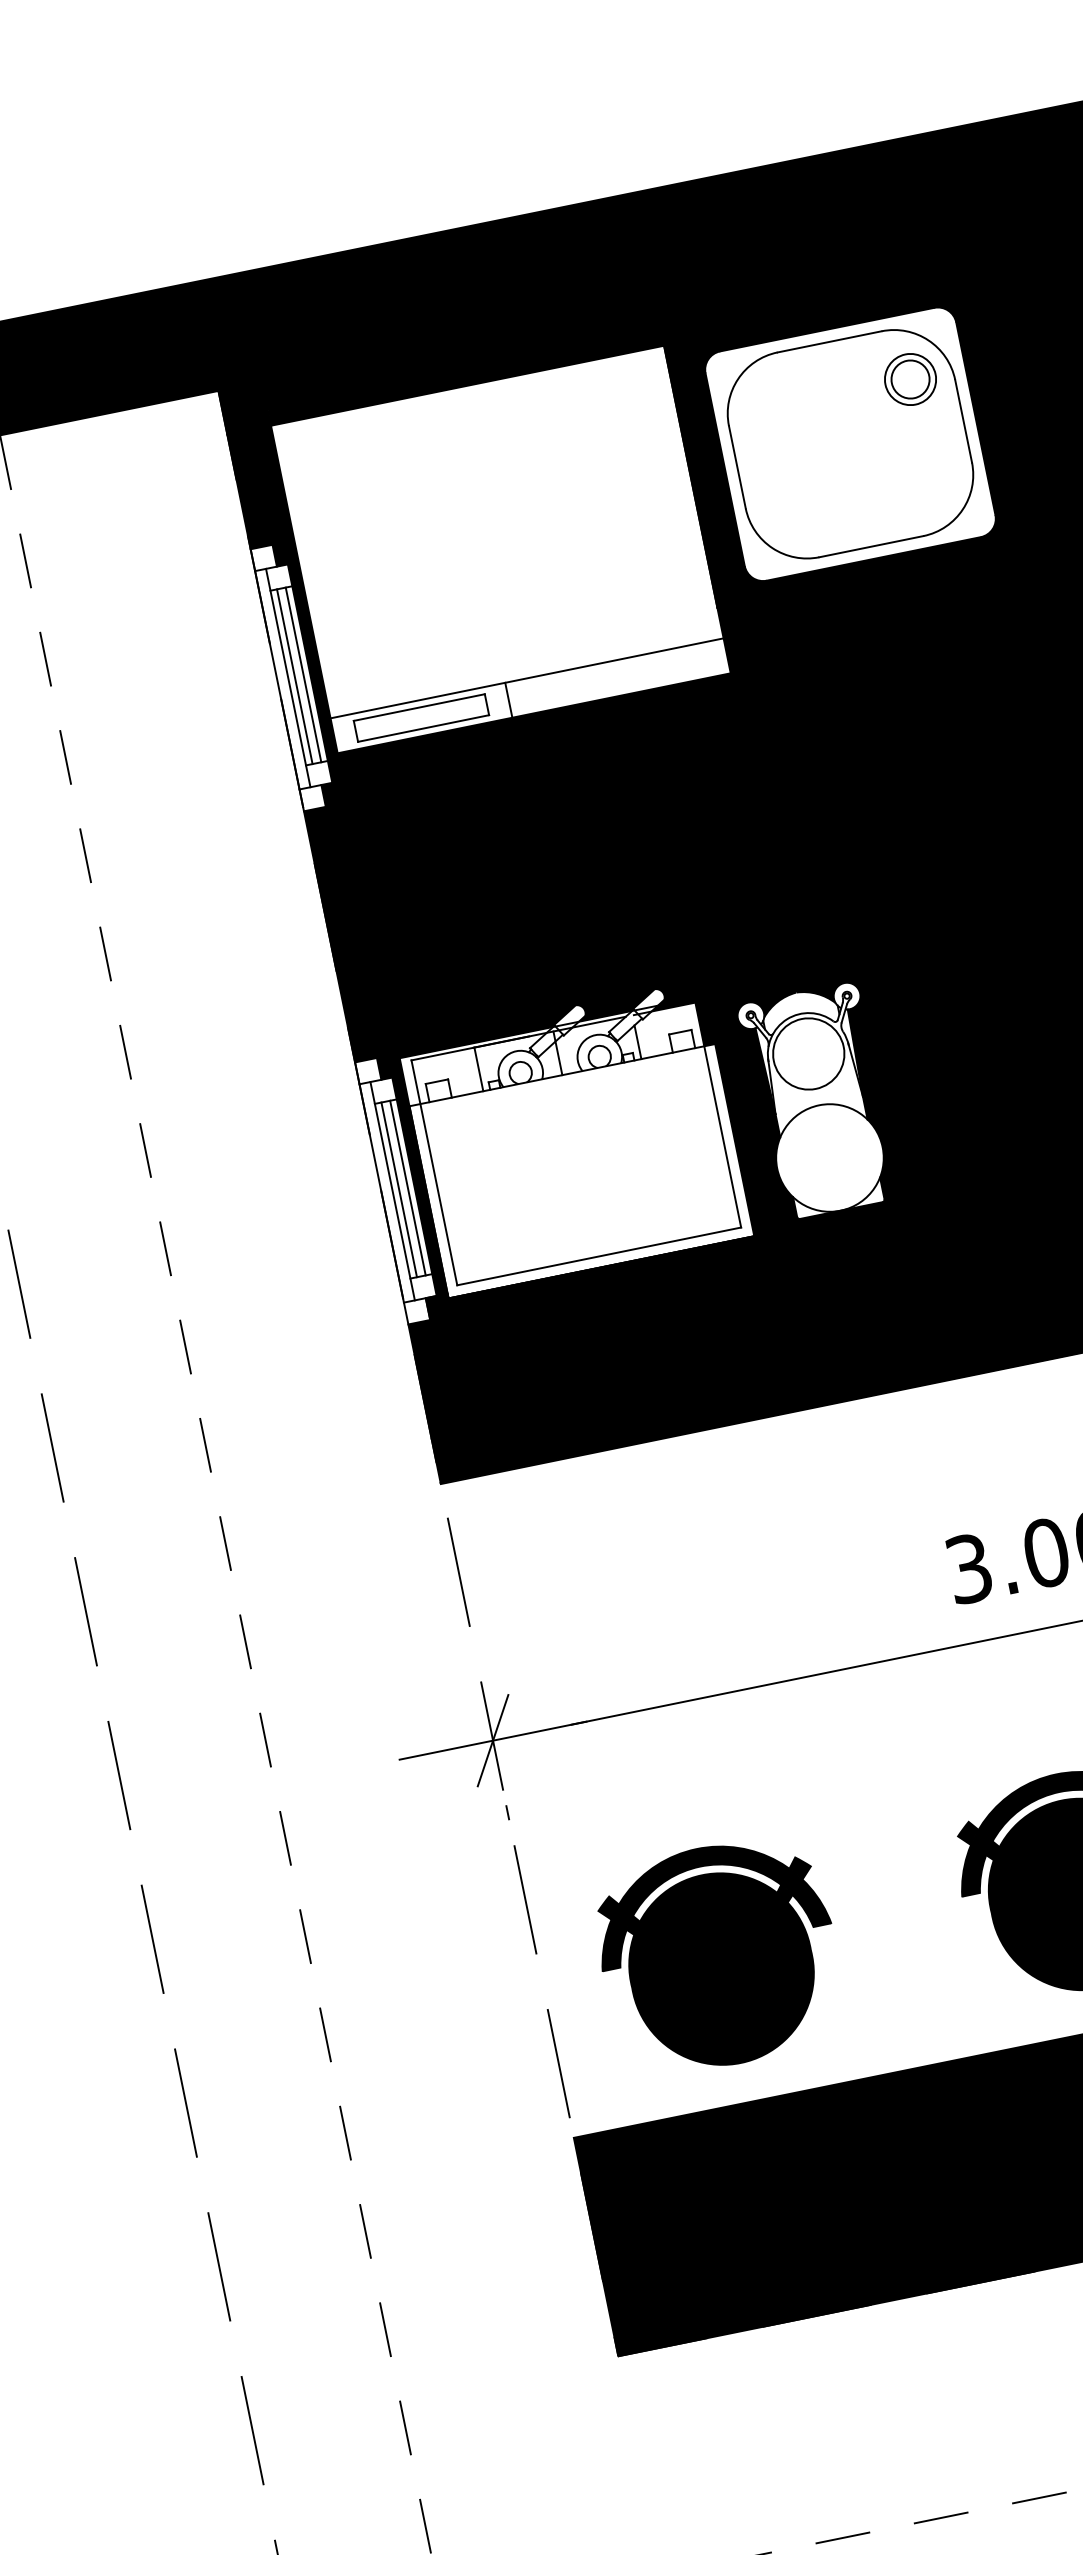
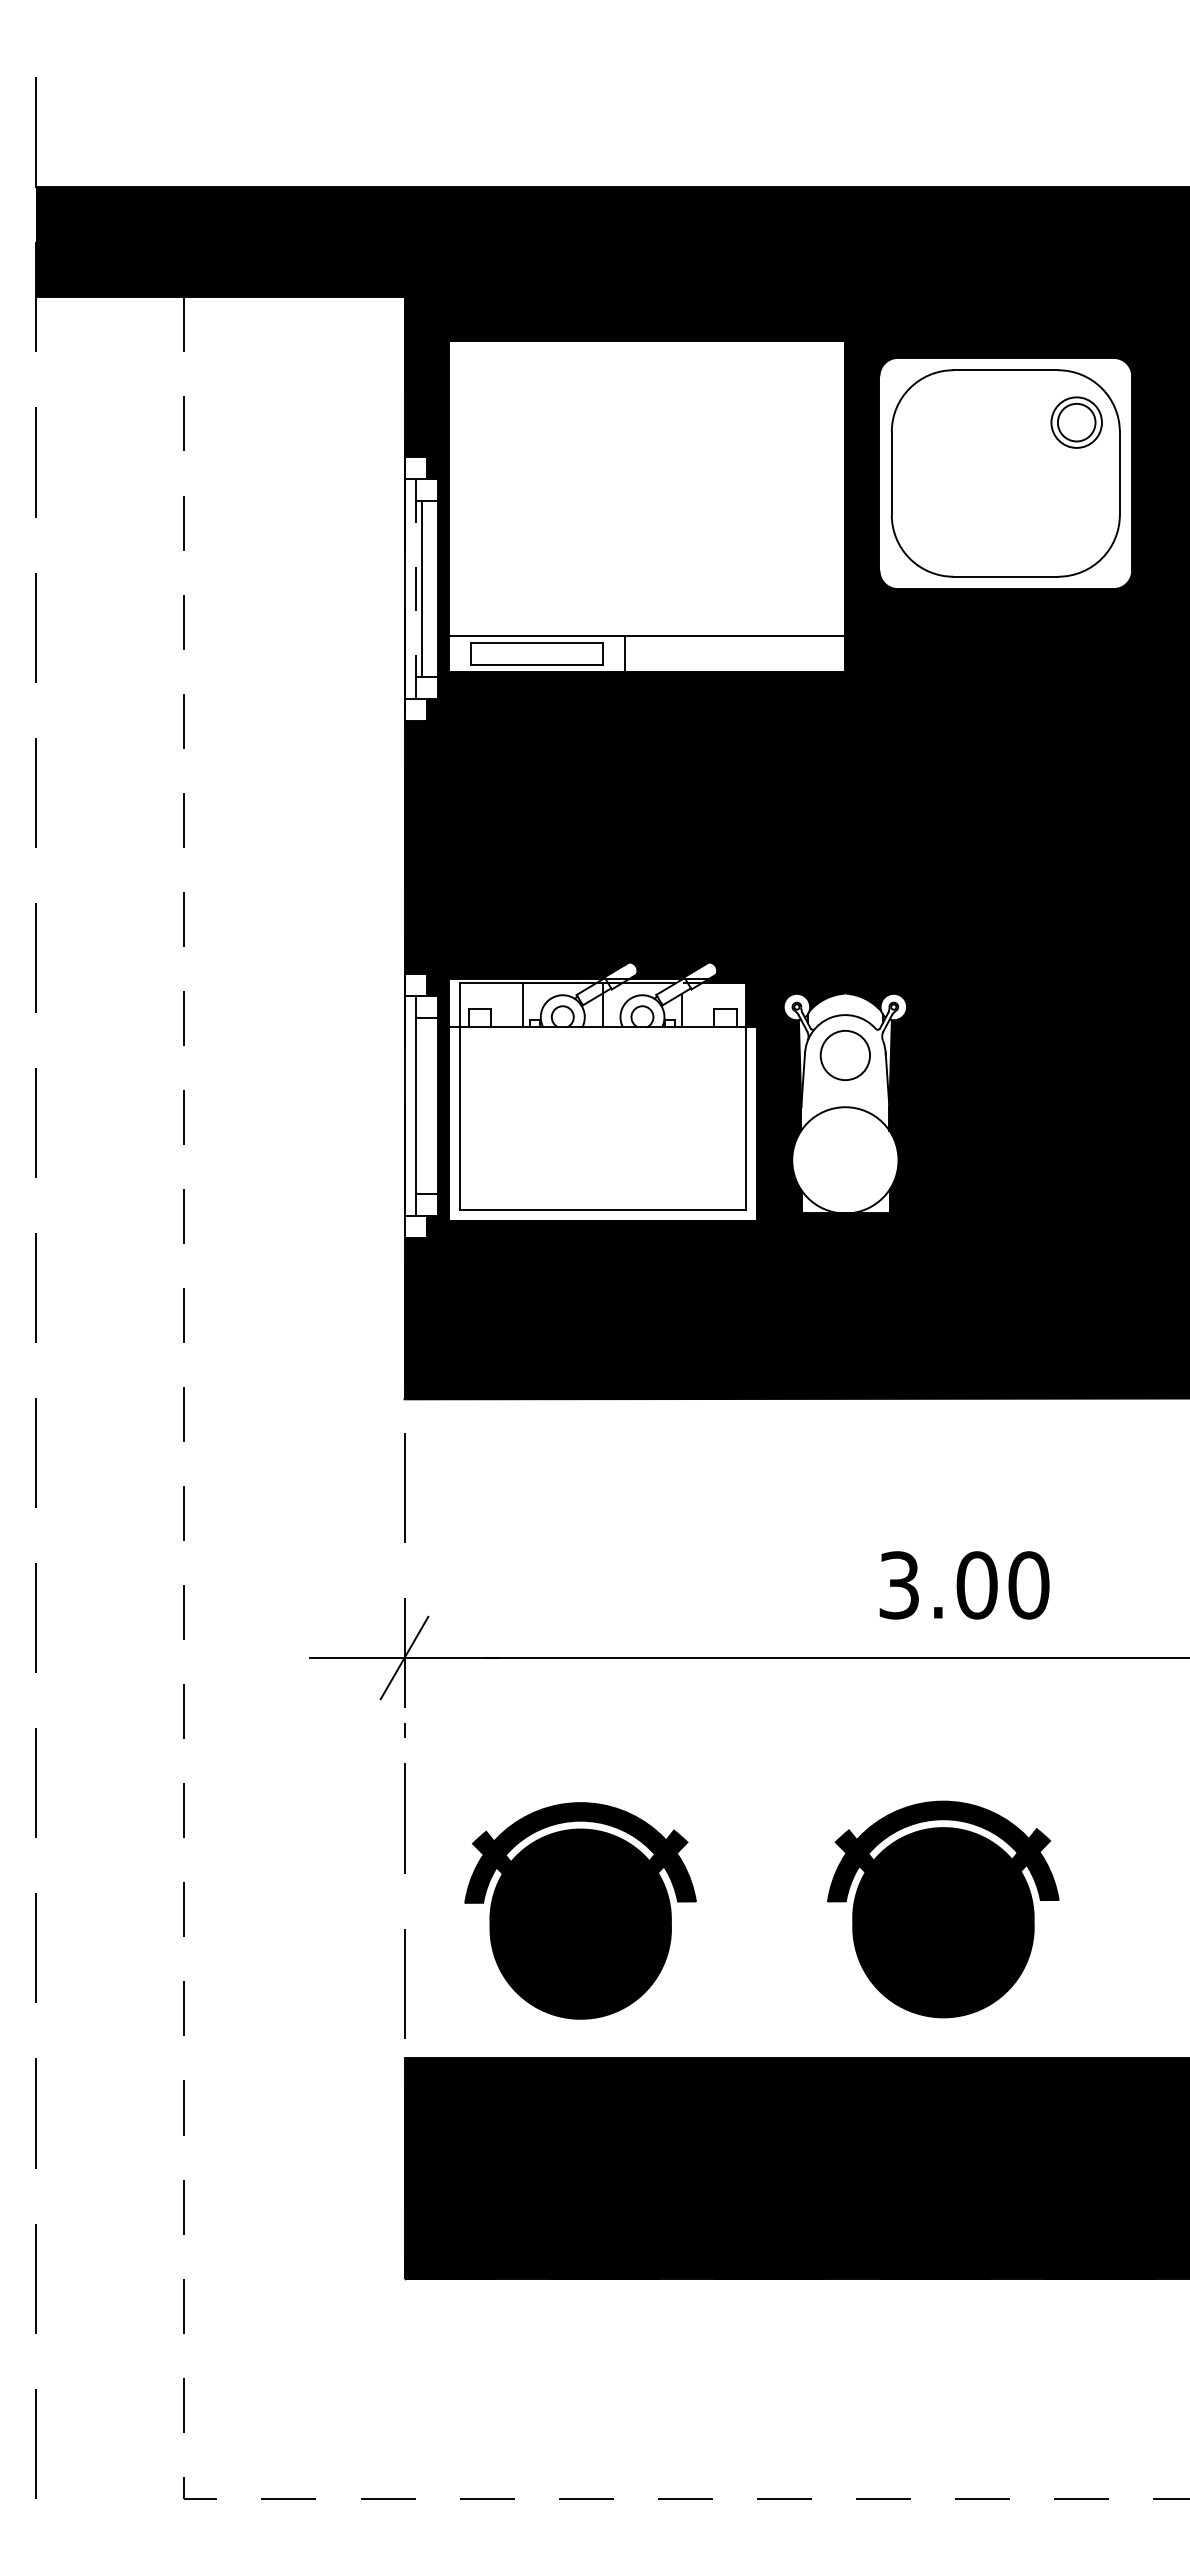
line: (303, 675) -> (430, 589), removed
line: (288, 678) -> (415, 589), solid -> dashed
circle: (808, 1053) -> (845, 1055), size x0.7
line: (407, 1188) -> (430, 1106), removed
line: (399, 1189) -> (422, 1106), removed

